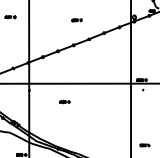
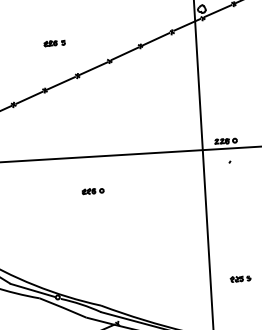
part: (76, 20) -> (53, 43), moved
part: (64, 101) -> (92, 190), moved

